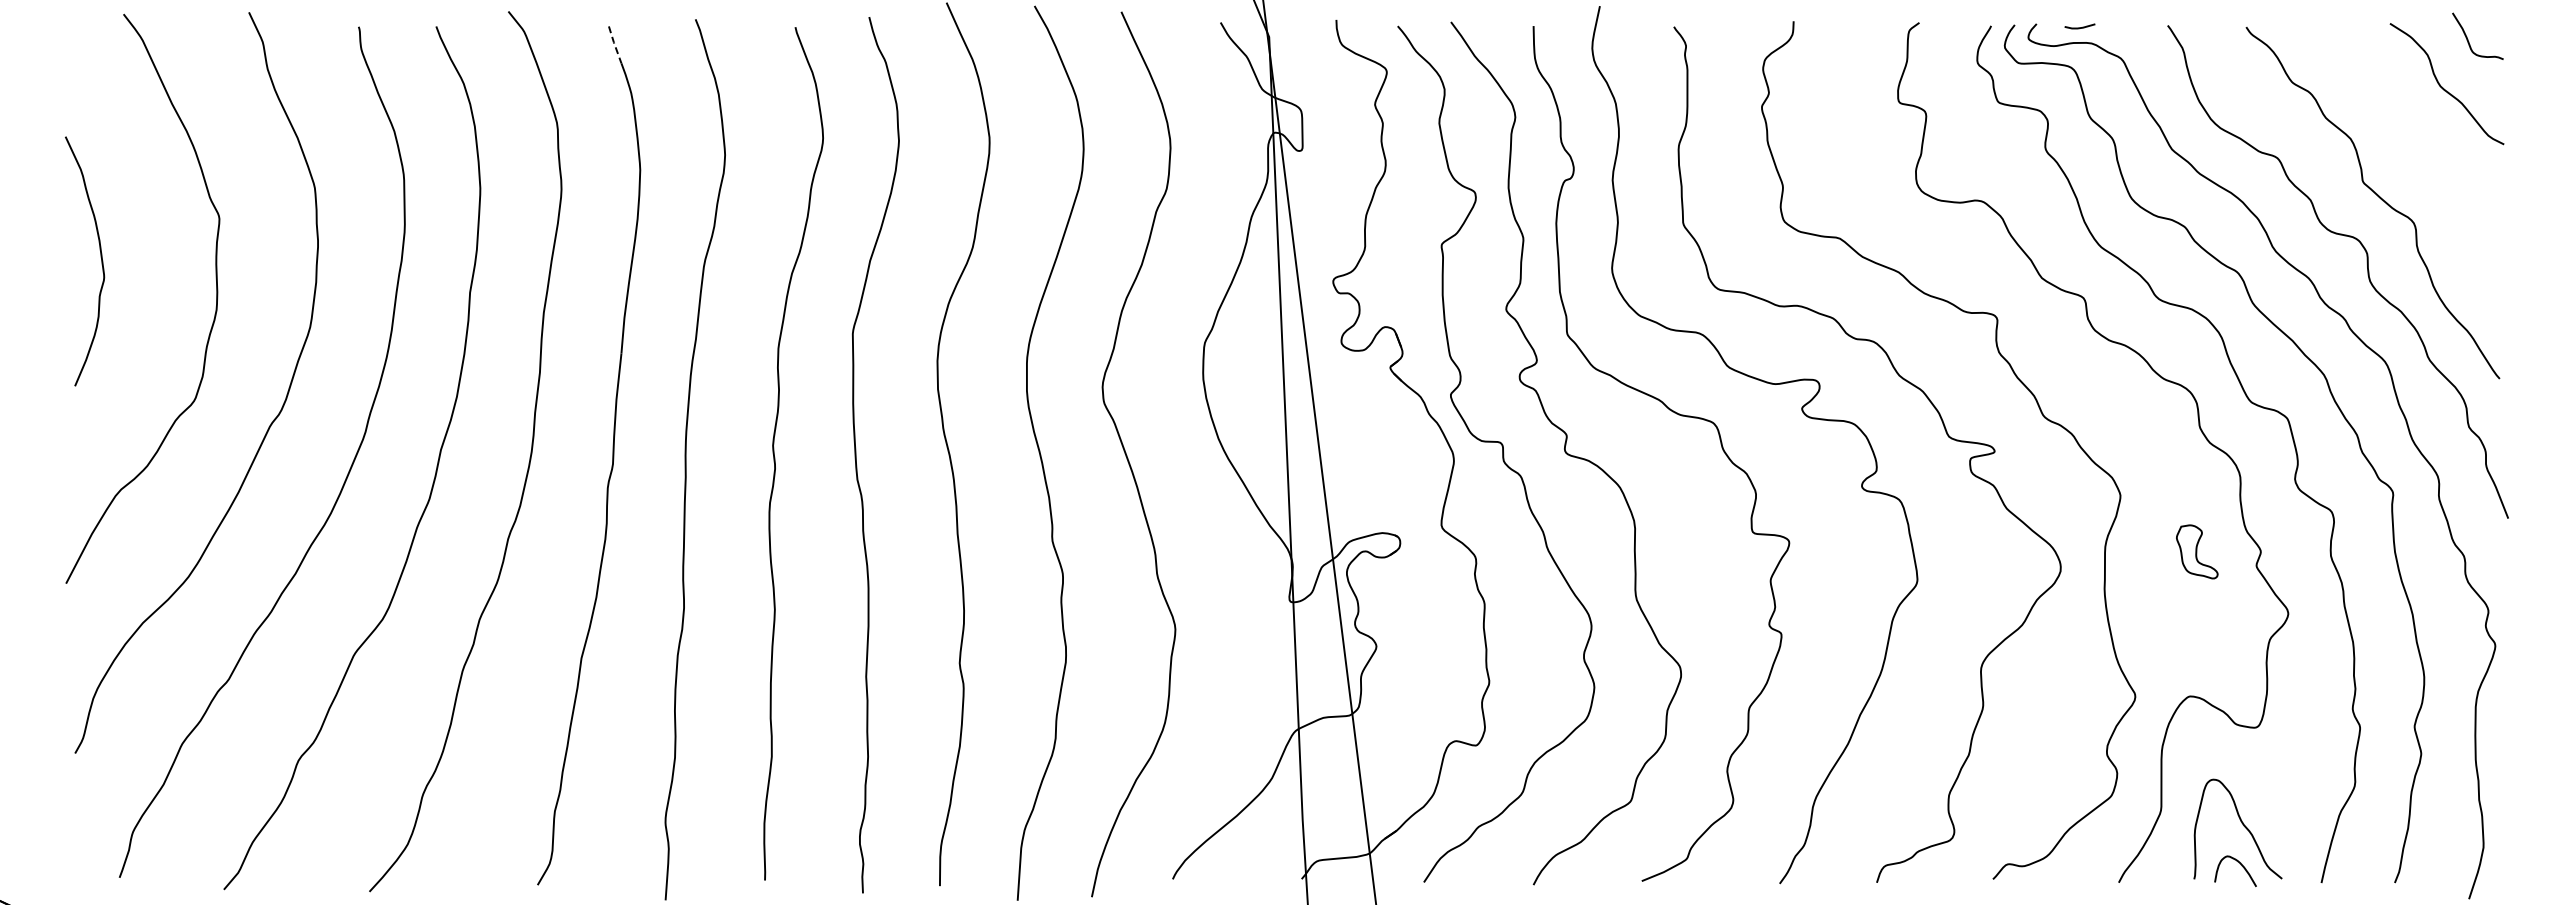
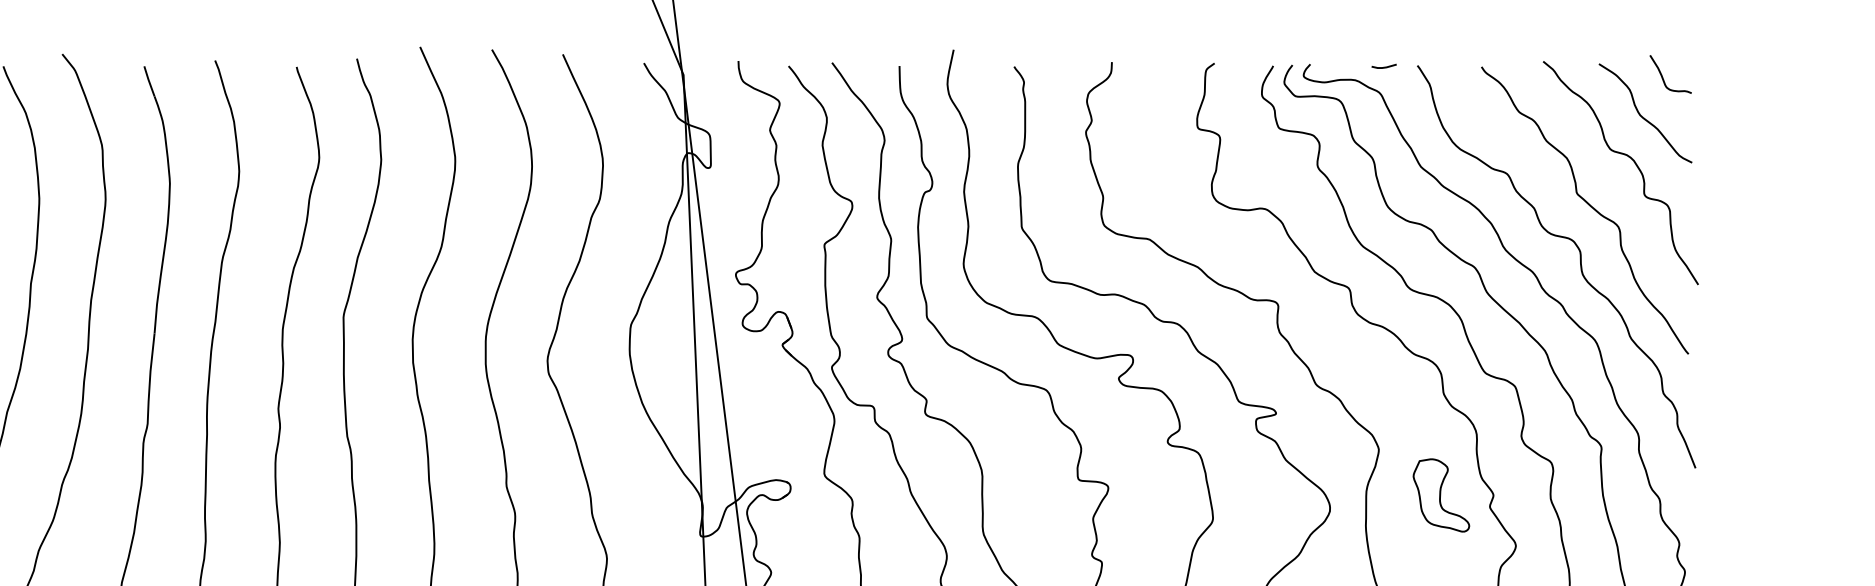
line: (2079, 27) -> (1383, 67), moved
line: (614, 45) -> (148, 81), dashed -> solid
curve: (2433, 145) -> (1634, 163), added
part: (2197, 551) -> (1441, 495), size x1.67

